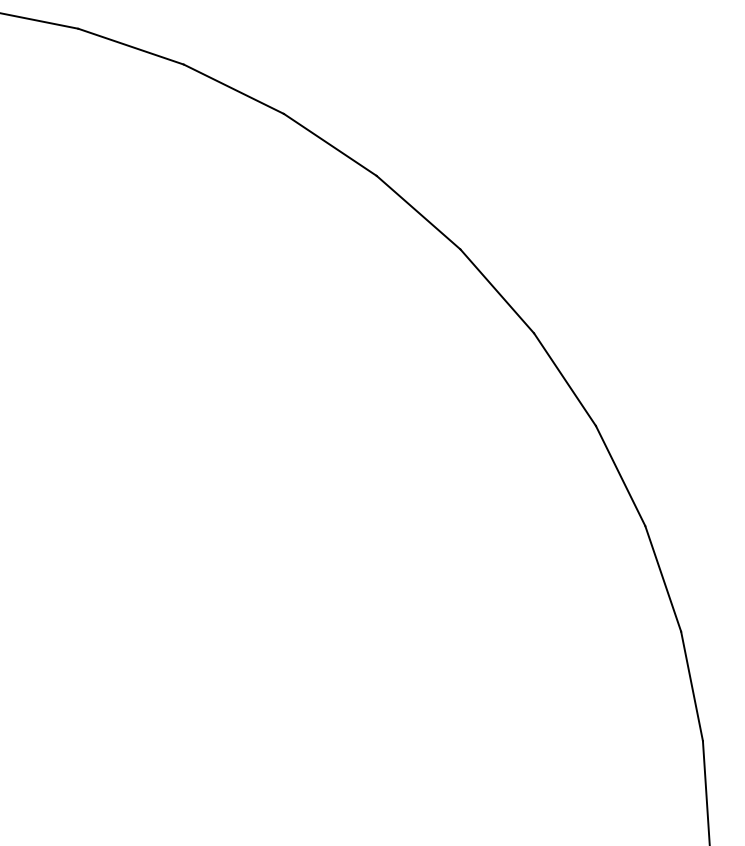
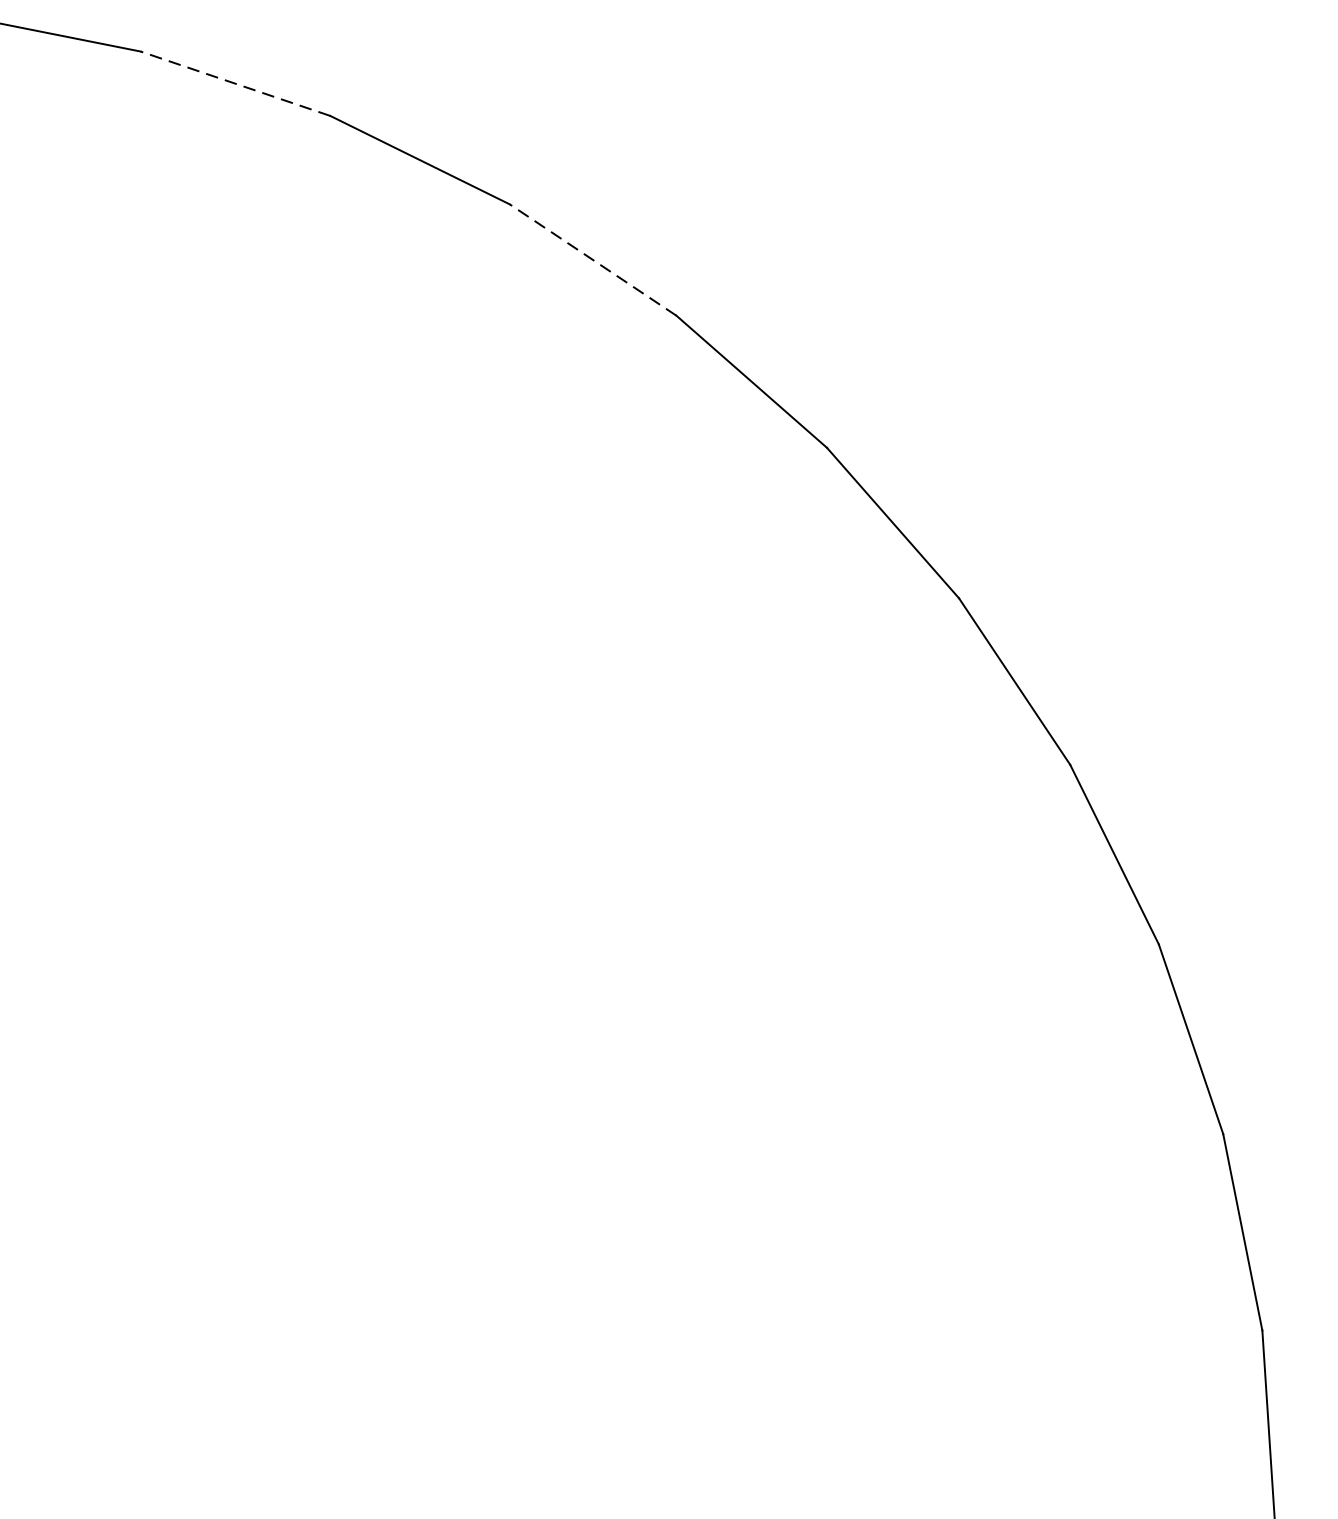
line: (131, 46) -> (236, 83), solid -> dashed
line: (330, 144) -> (593, 259), solid -> dashed

